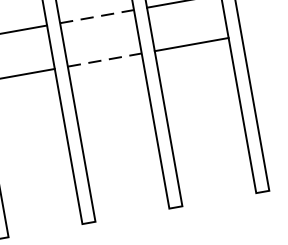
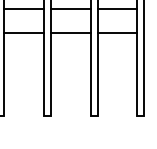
line: (96, 16) -> (70, 9), dashed -> solid
line: (103, 59) -> (70, 32), dashed -> solid

